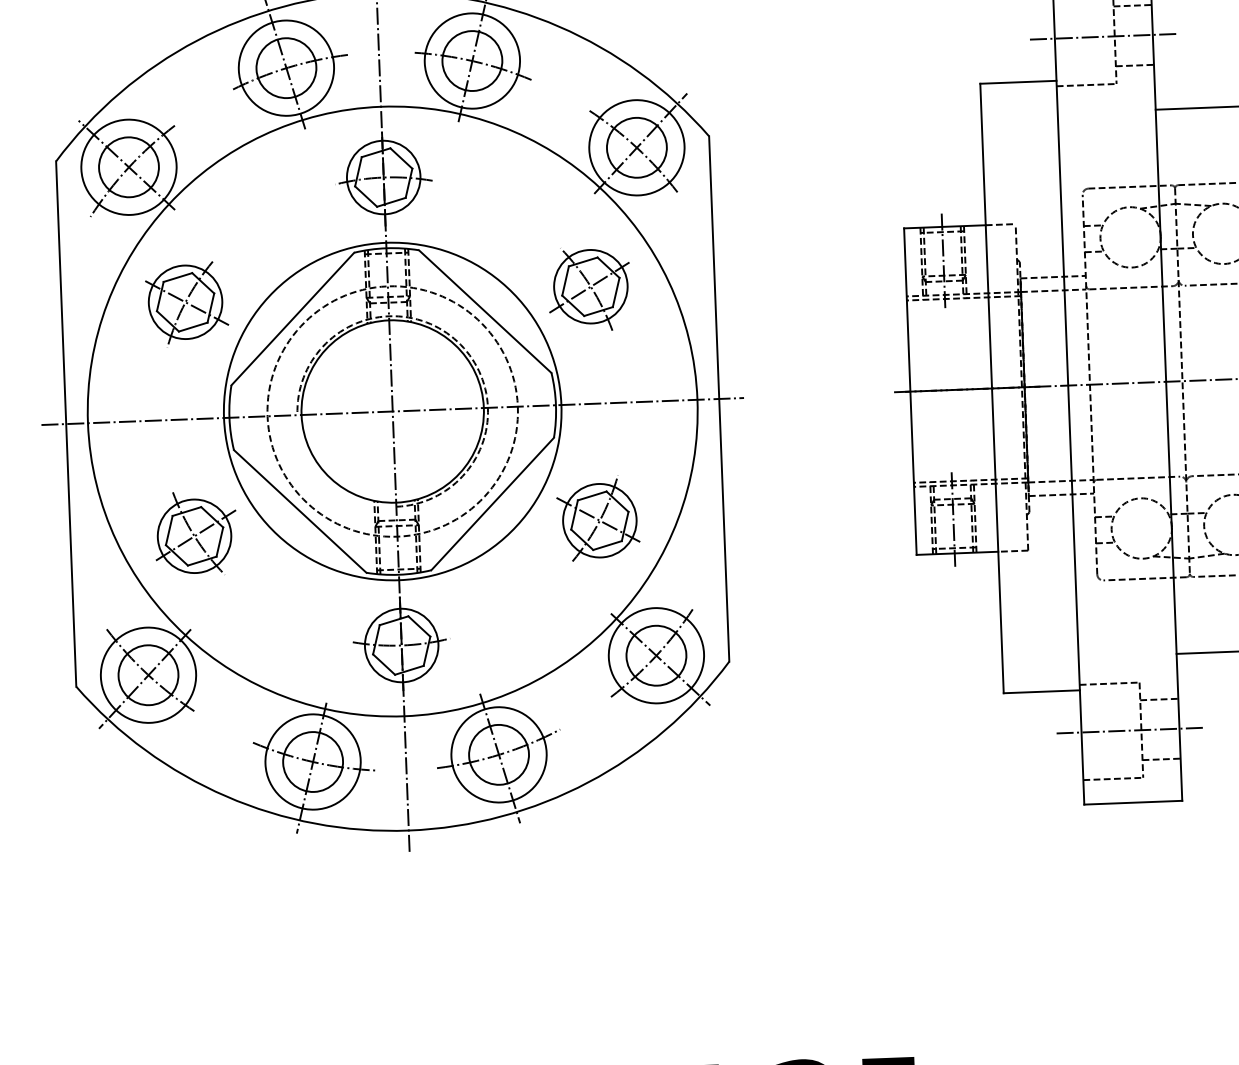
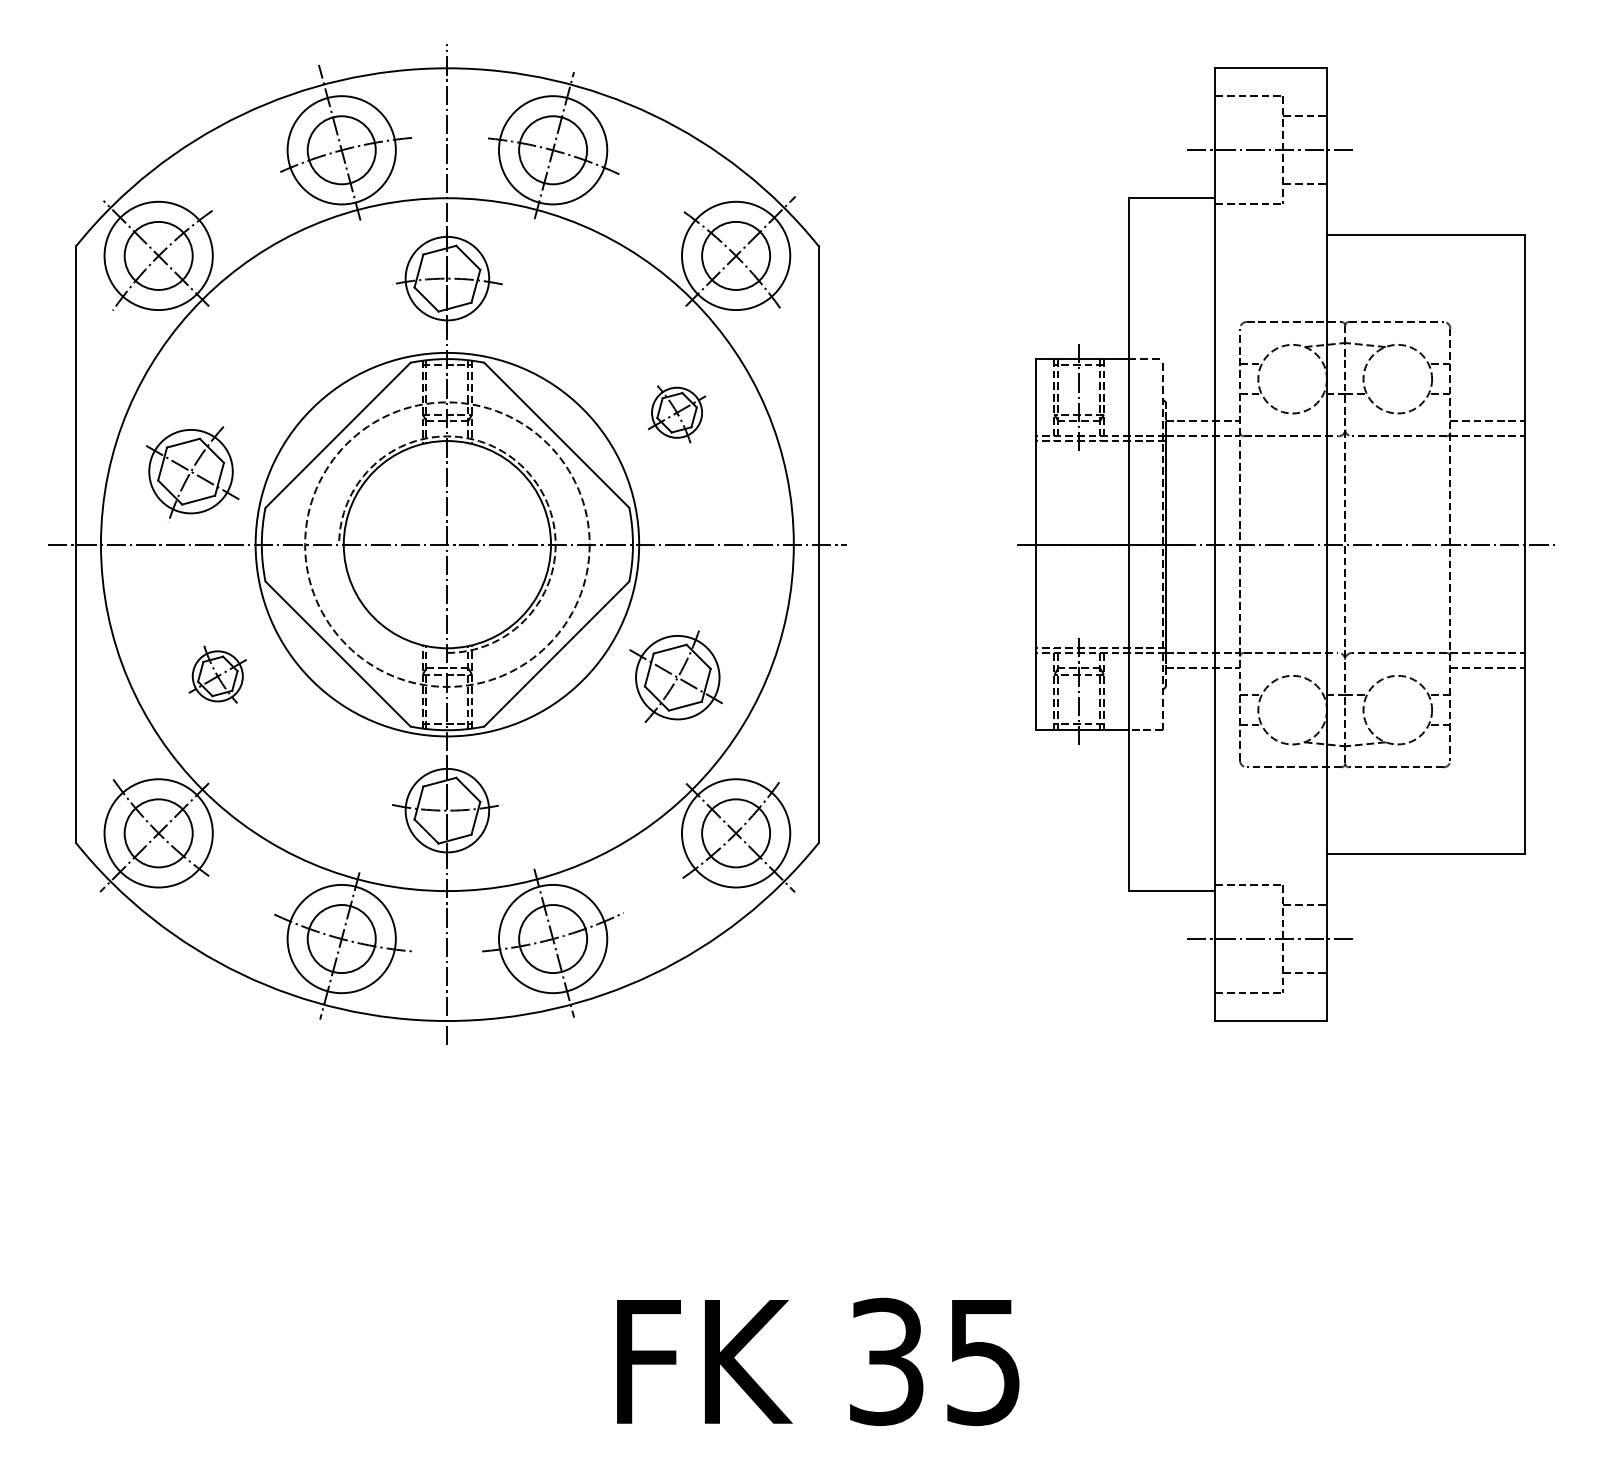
part: (588, 289) -> (675, 414), size x0.6
part: (186, 304) -> (192, 474), moved
part: (195, 533) -> (218, 674), size x0.6

